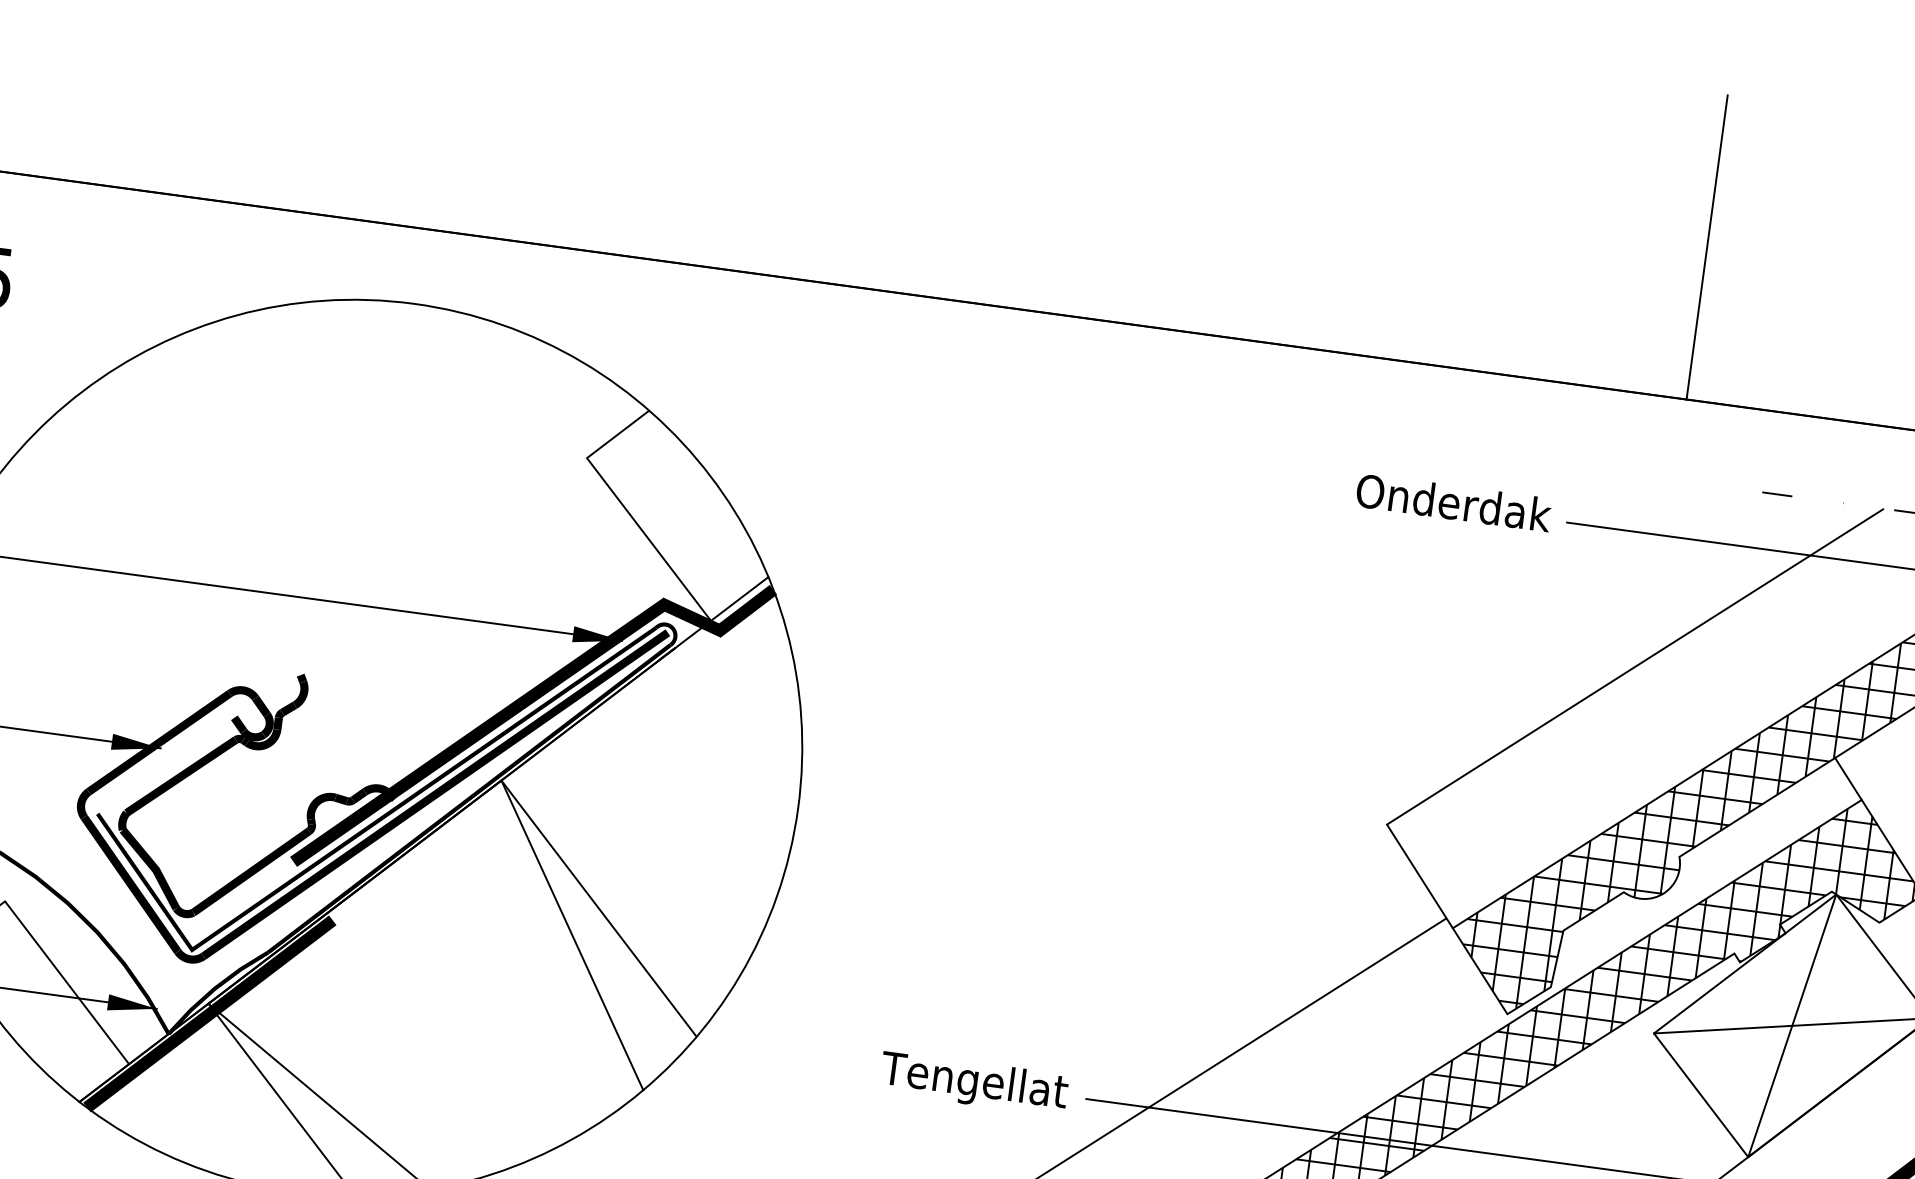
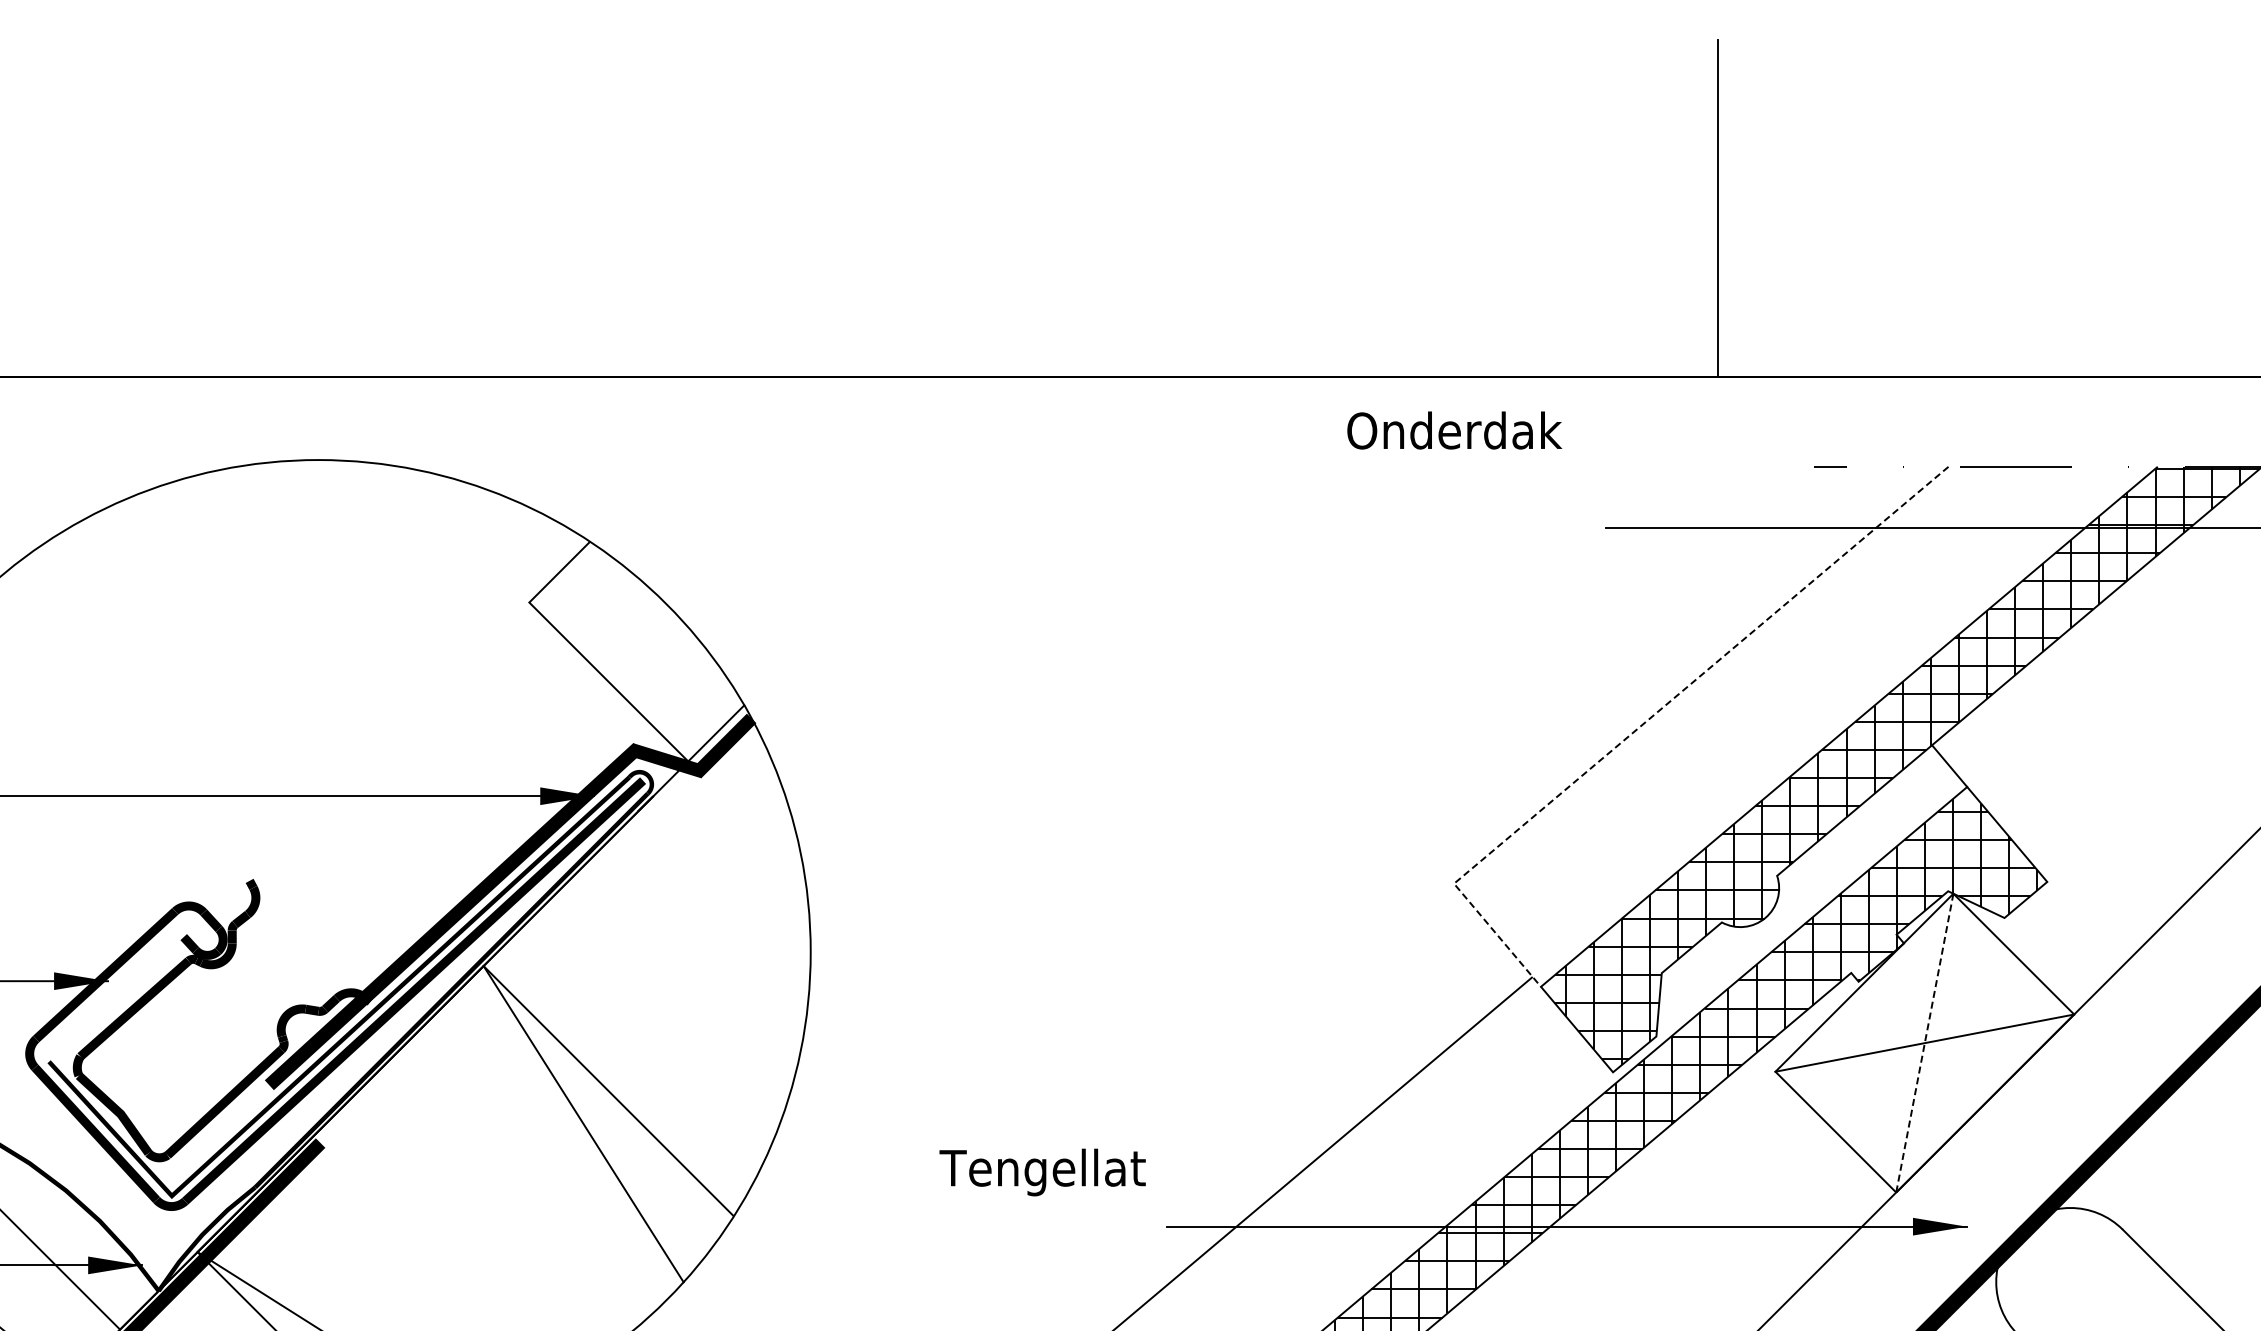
text: (1453, 502) -> (1454, 430), moved
line: (1582, 700) -> (1648, 719), solid -> dashed
line: (1791, 1026) -> (1924, 1043), solid -> dashed
text: (973, 1083) -> (1042, 1172), moved

